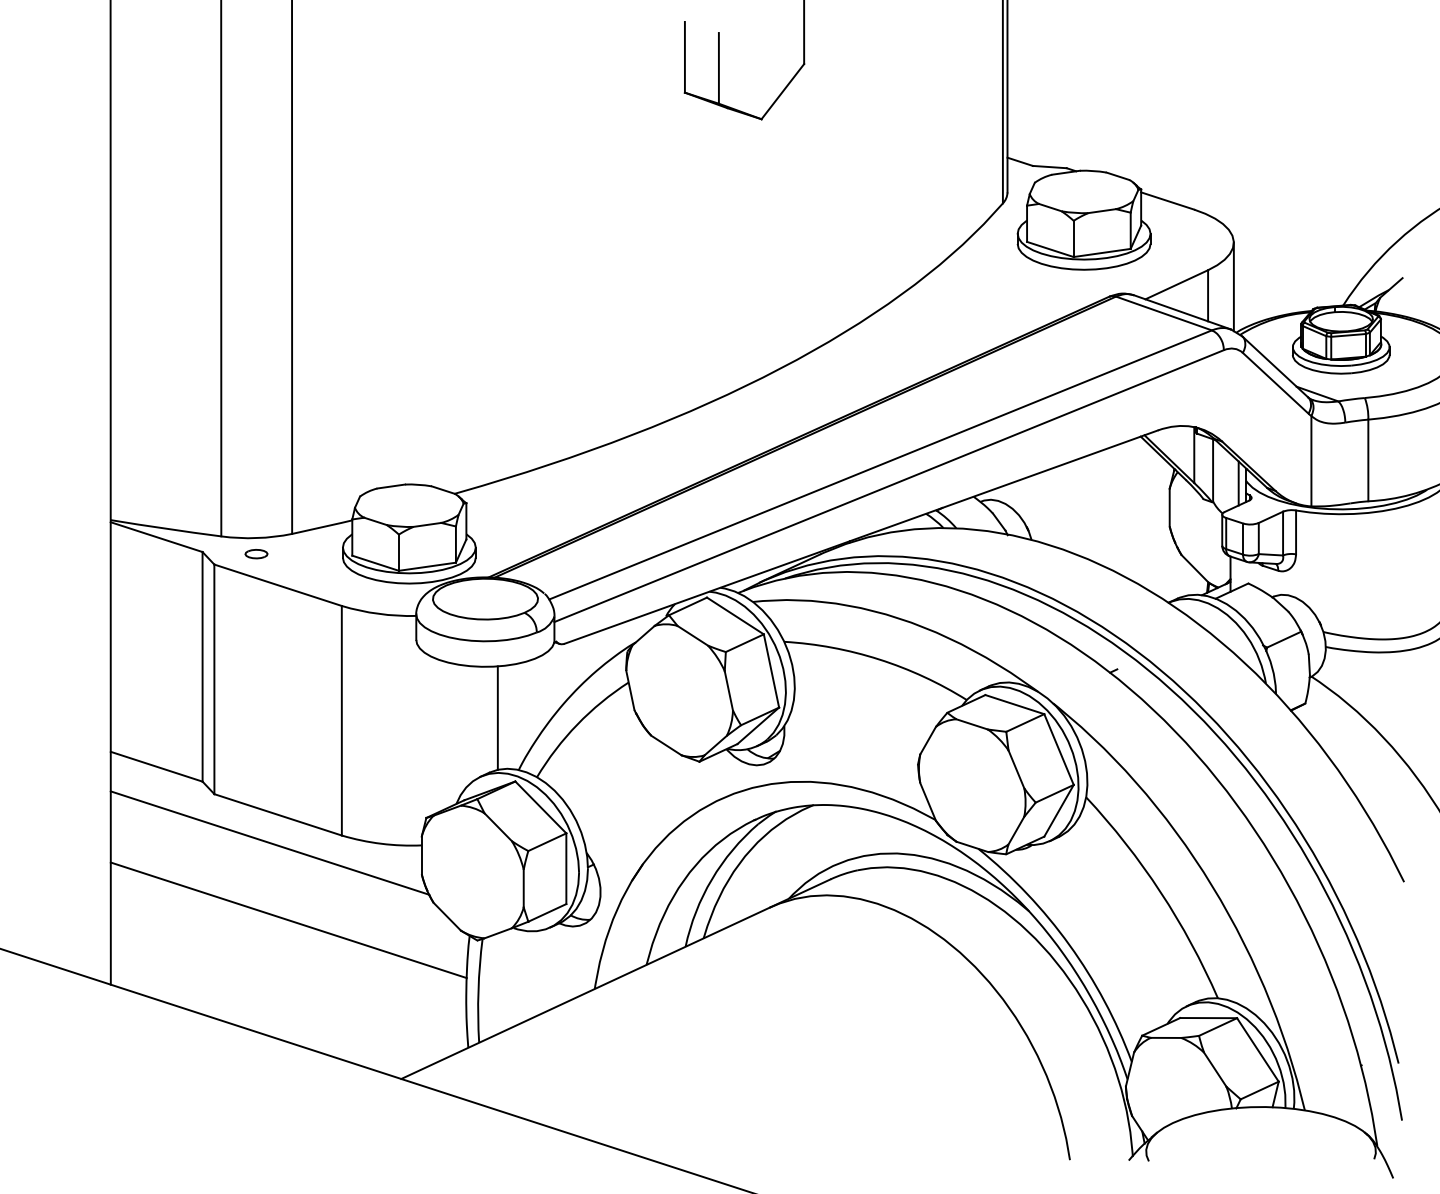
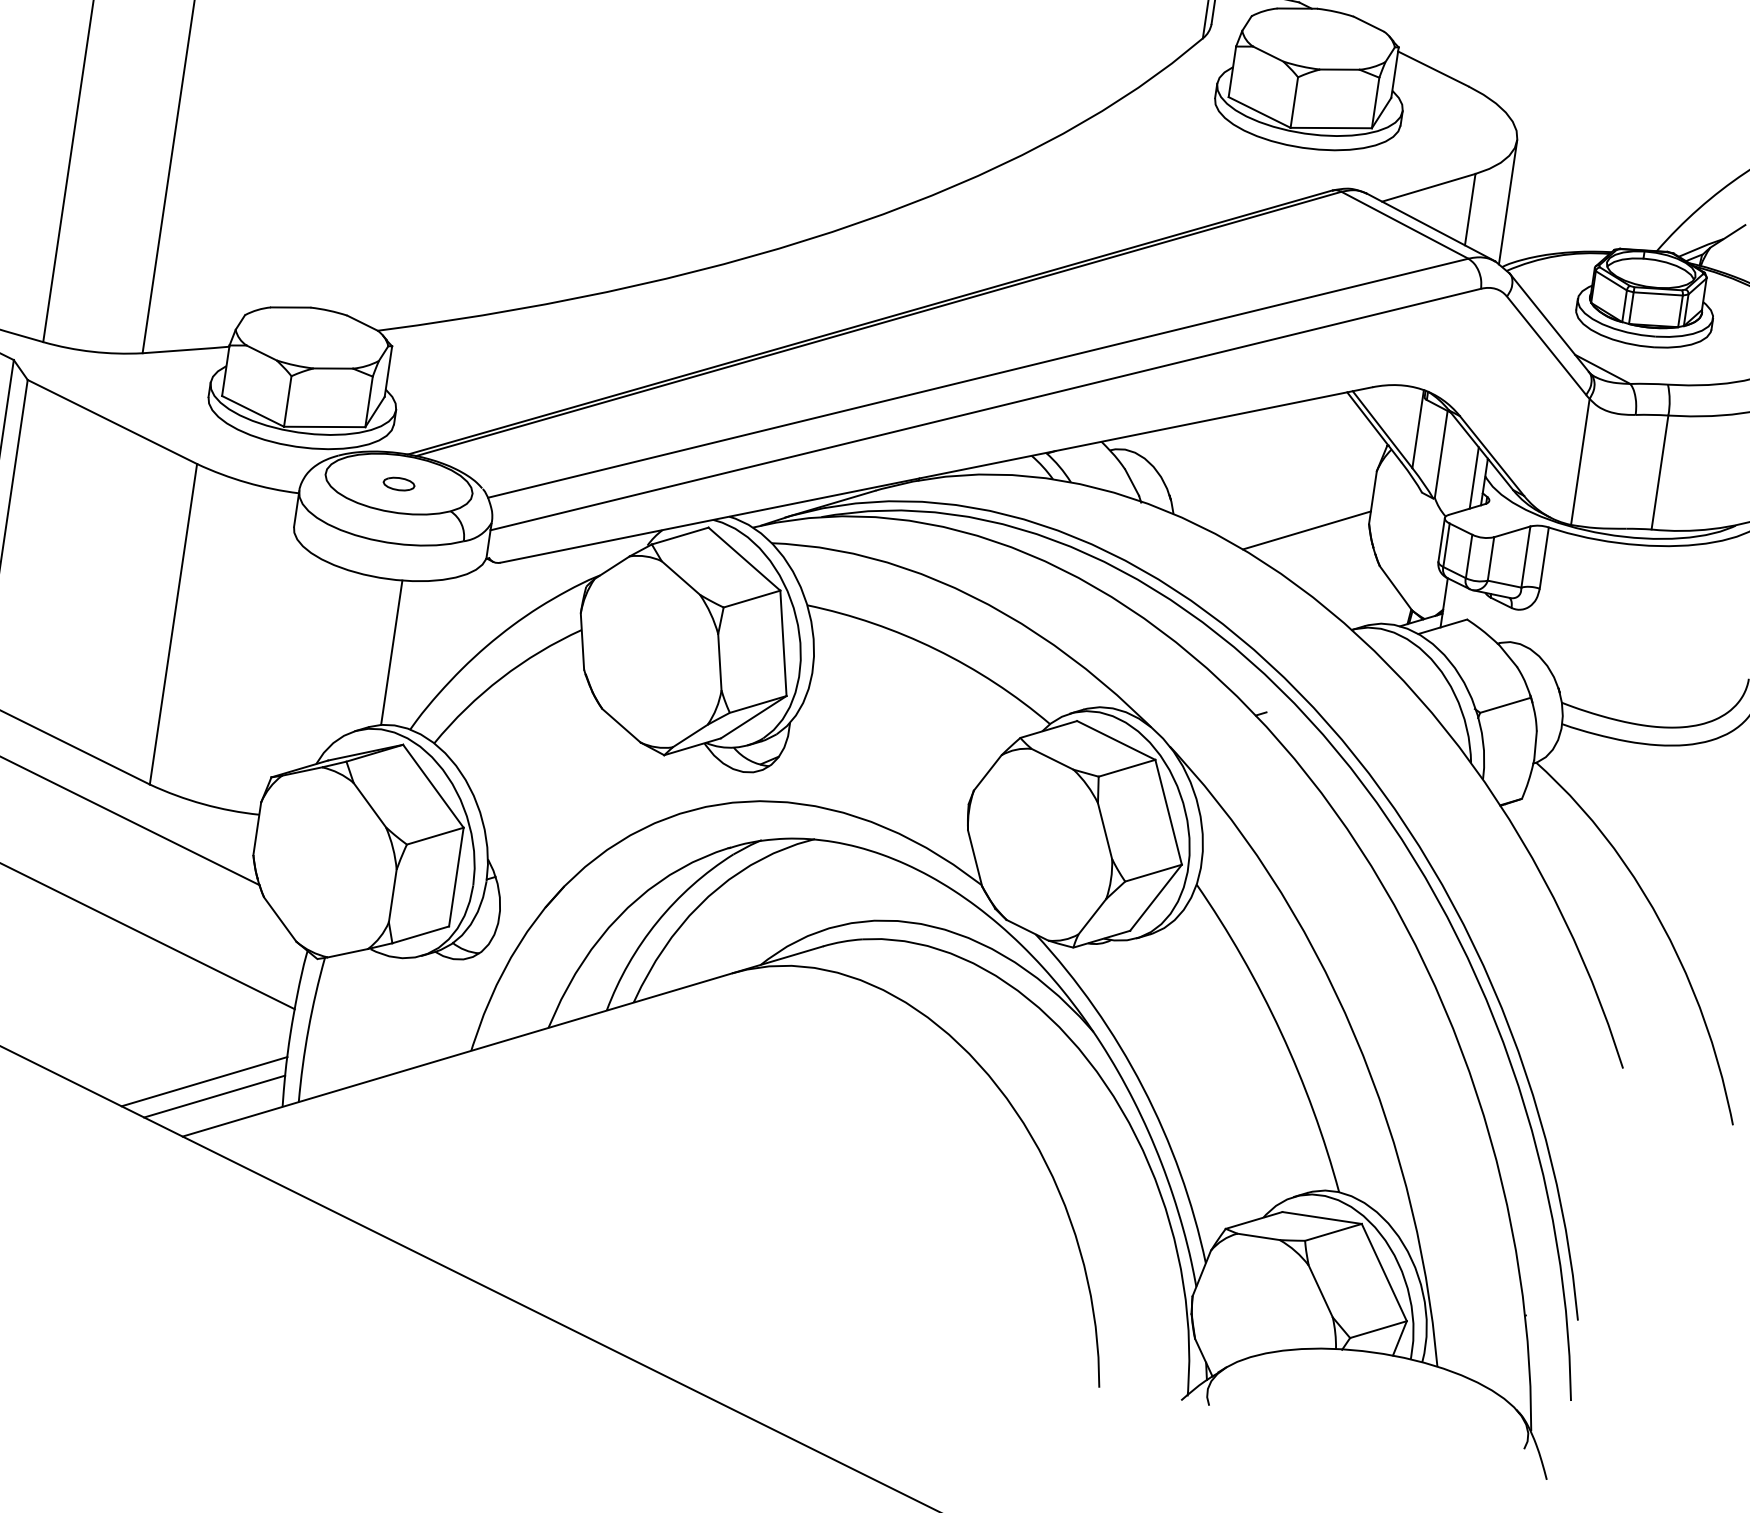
line: (1126, 537) -> (1306, 530), added
part: (256, 554) -> (398, 484), moved
line: (410, 1038) -> (203, 1081), added
line: (419, 1047) -> (214, 1096), added

